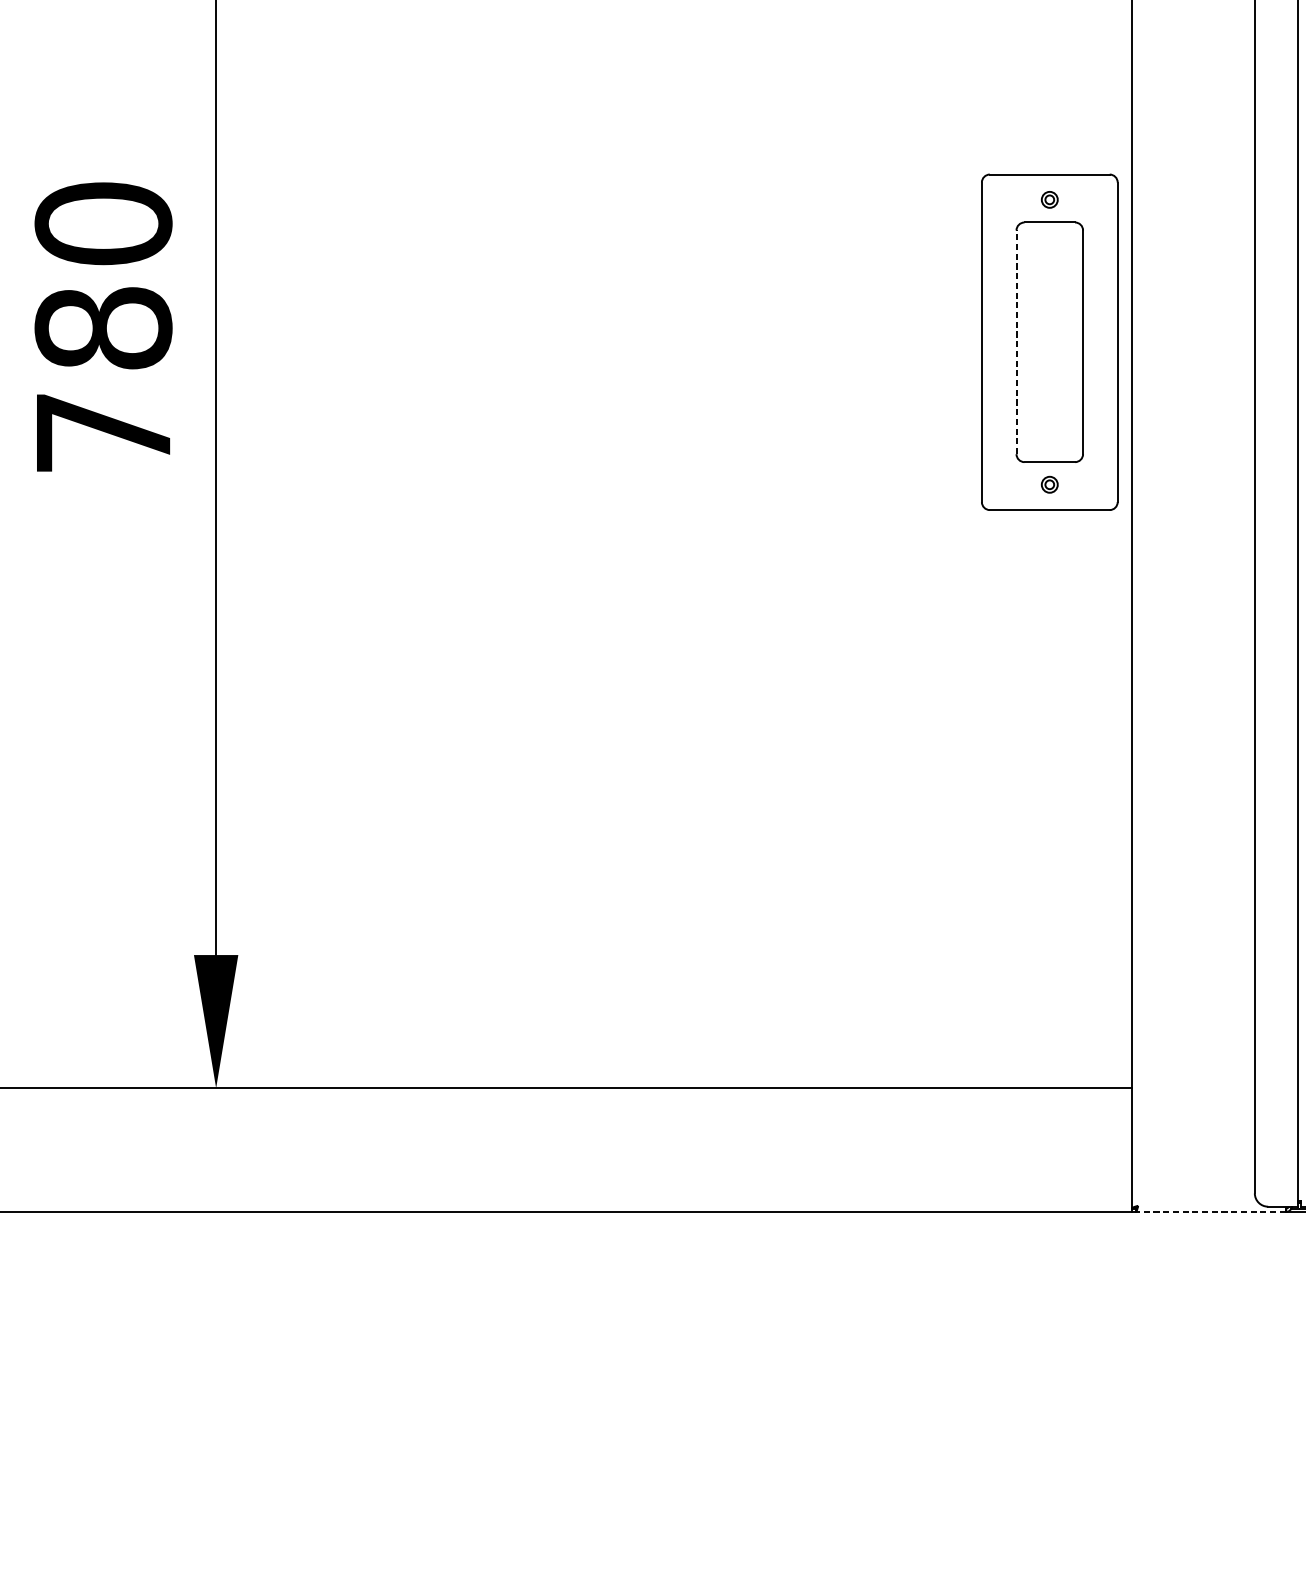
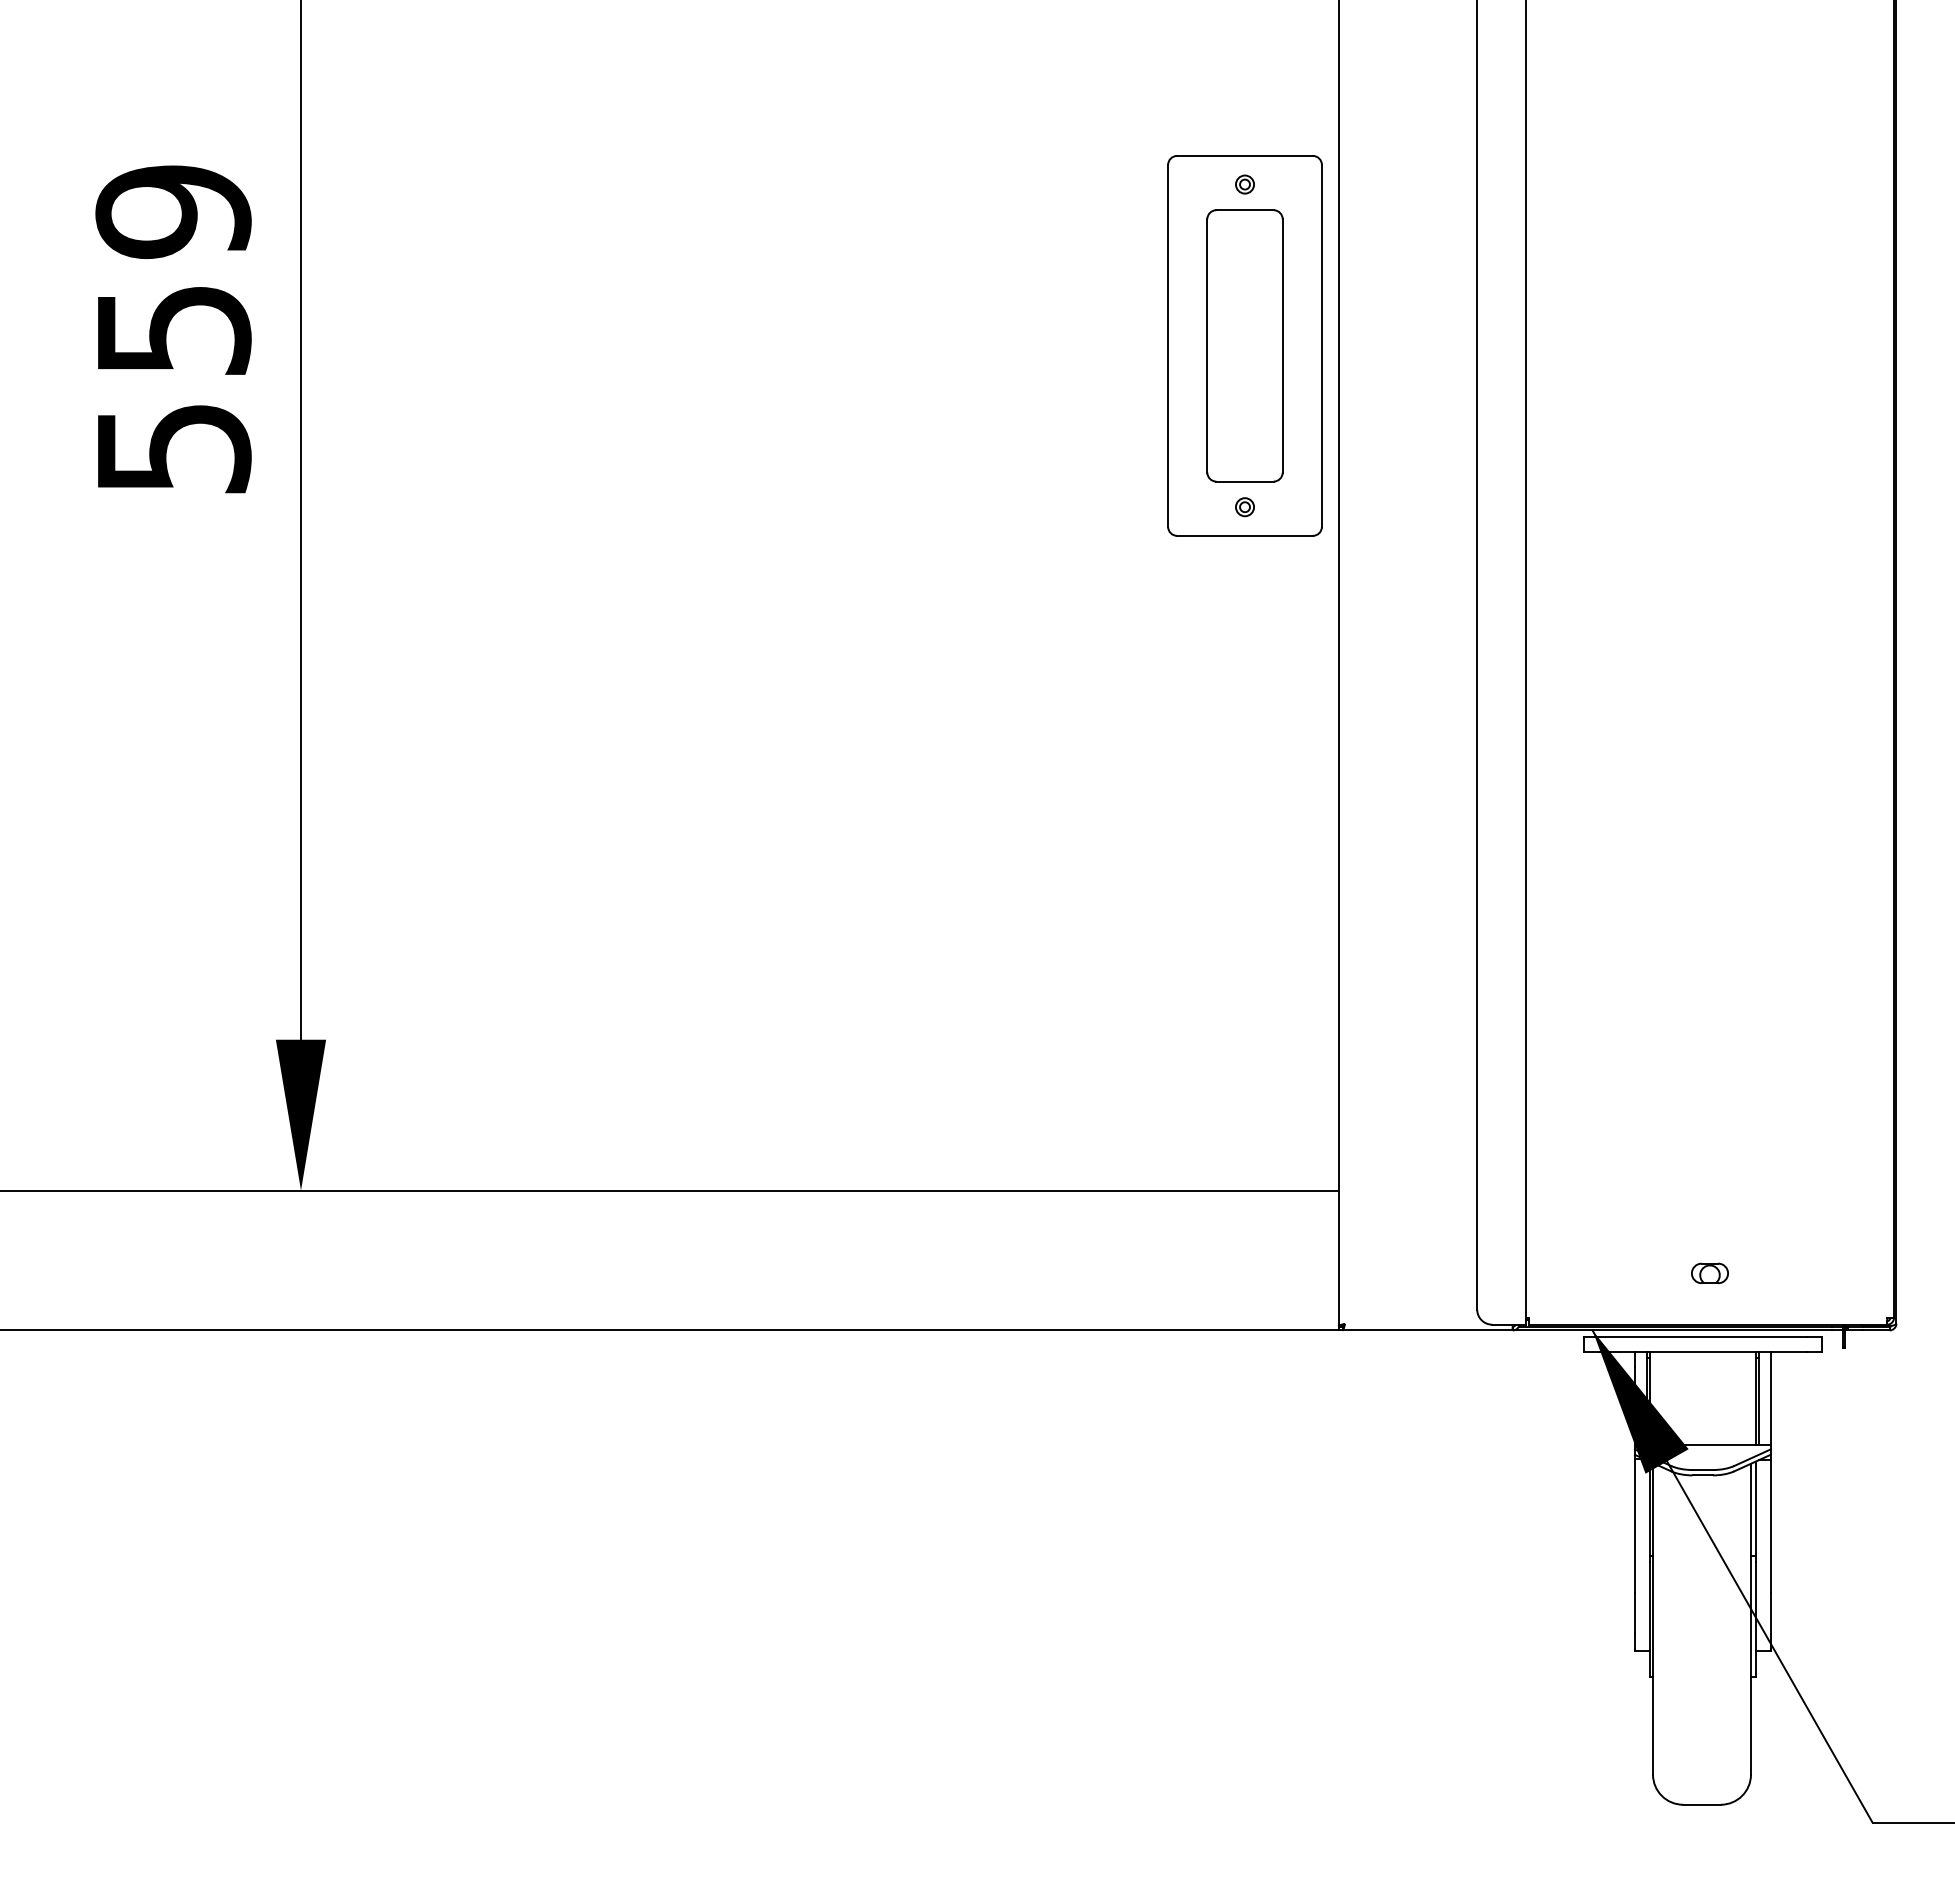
text: (103, 326) -> (173, 328), 780 -> 559
line: (1016, 341) -> (1207, 345), dashed -> solid
line: (1210, 1211) -> (1427, 1330), dashed -> solid

